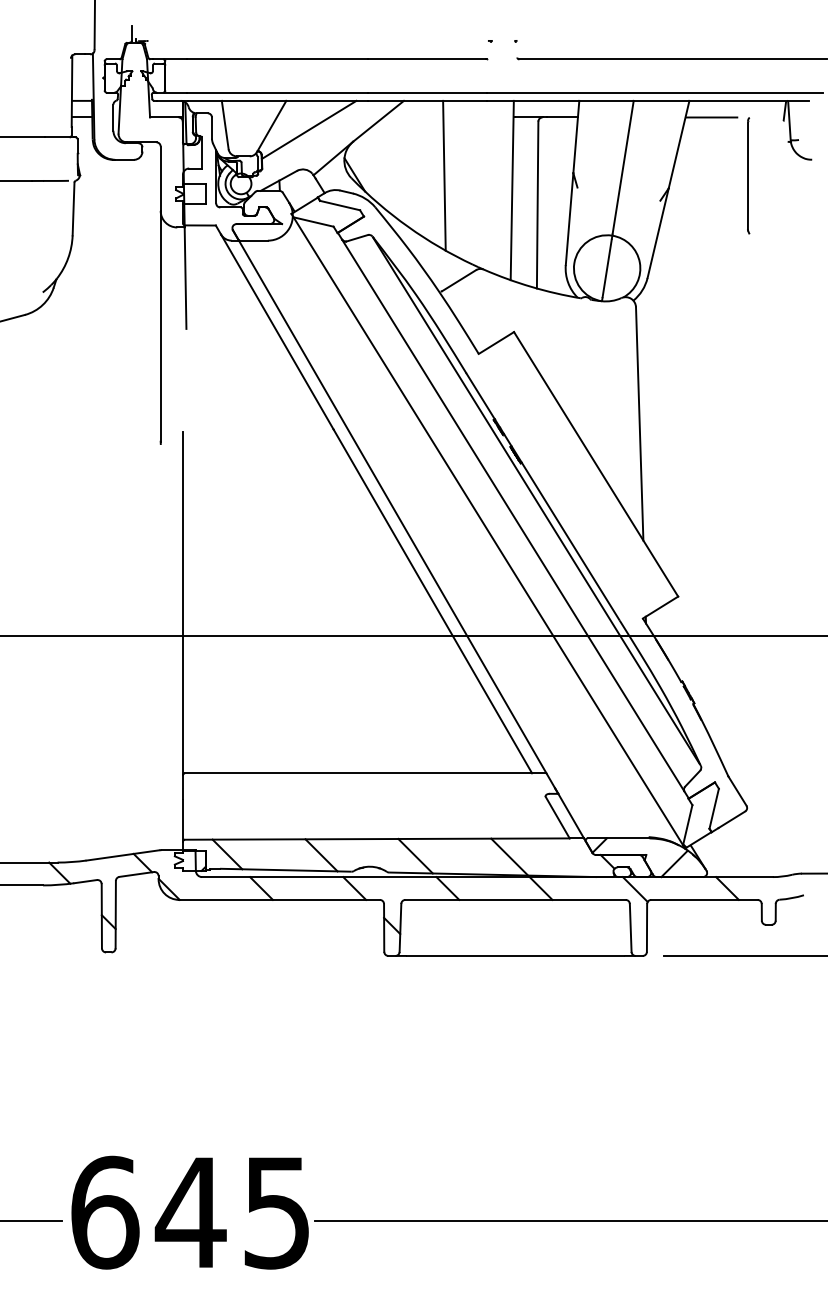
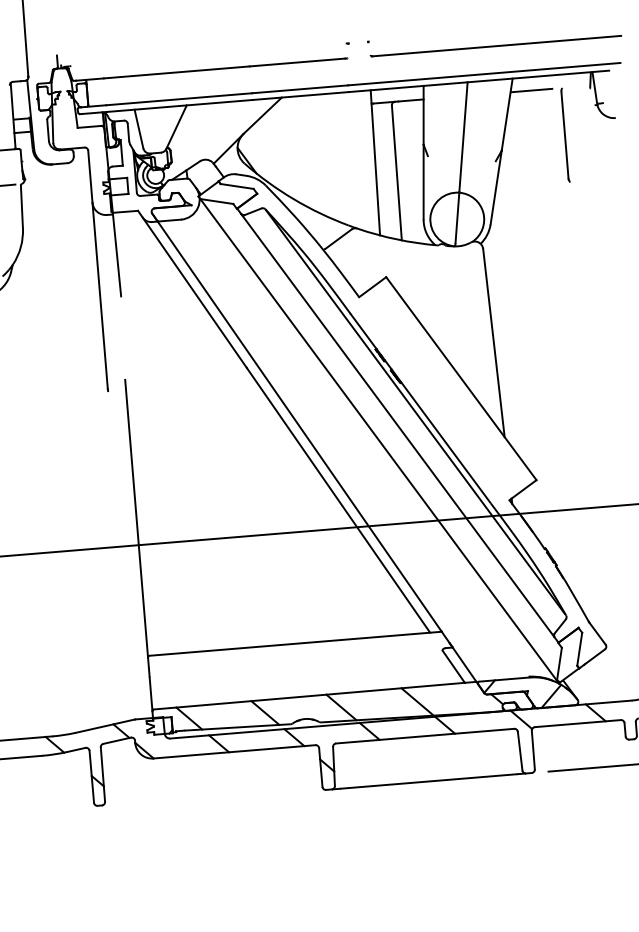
line: (308, 129) -> (206, 127), removed
line: (444, 175) -> (319, 155), removed

